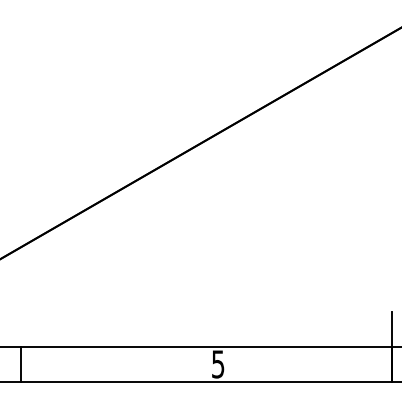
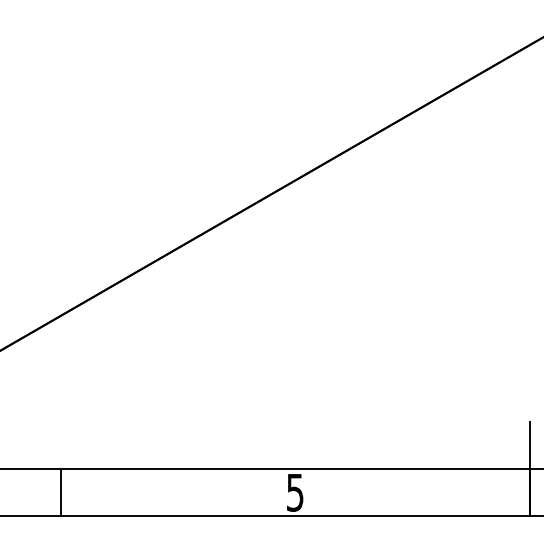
line: (20, 364) -> (61, 492), moved

